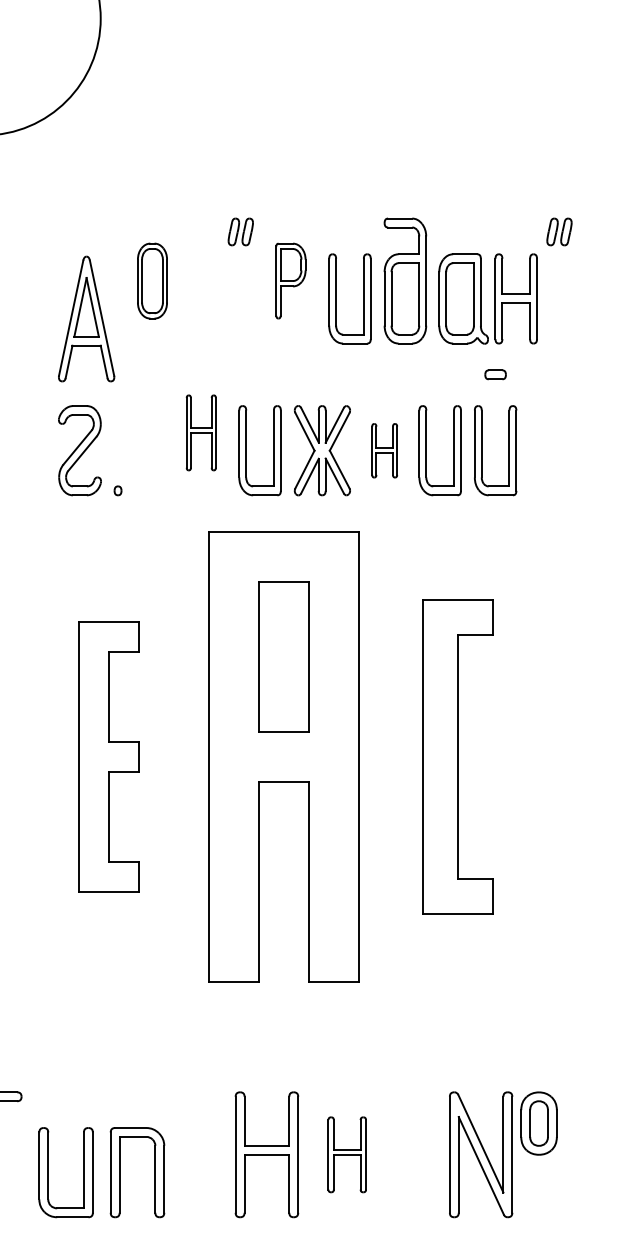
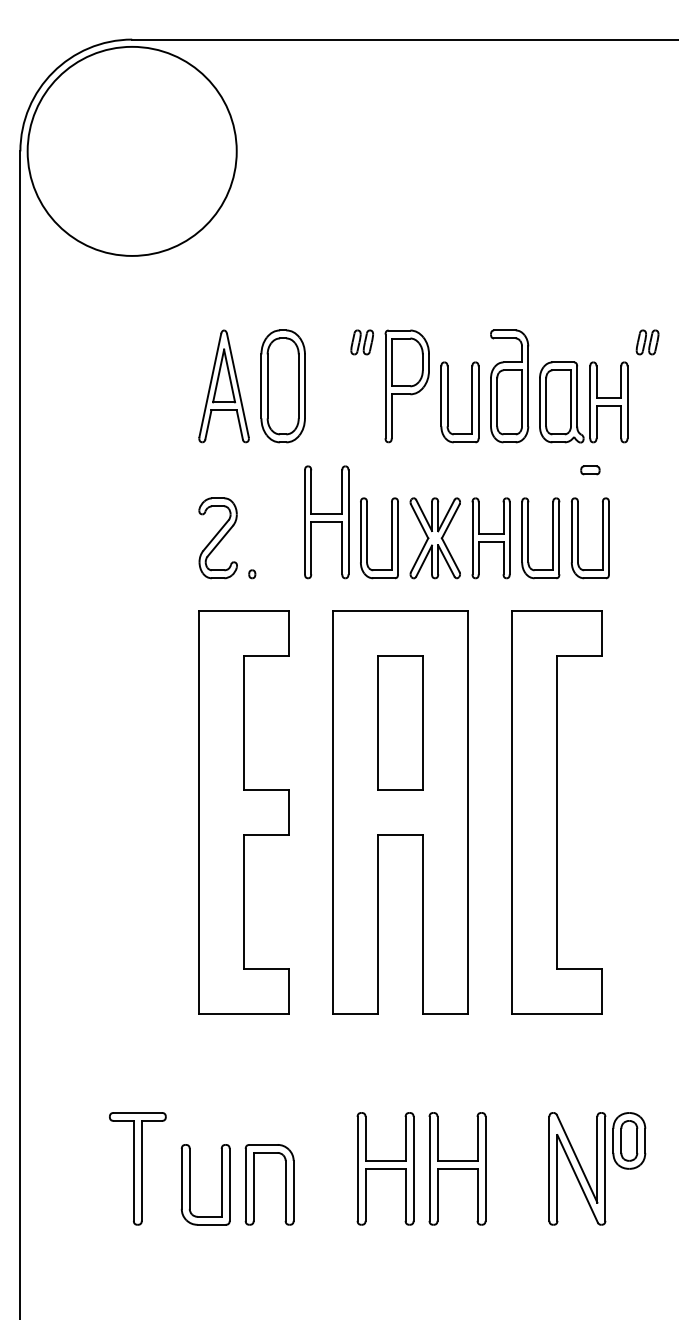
part: (151, 281) -> (282, 386), size x1.67
part: (290, 281) -> (406, 386), size x1.67
part: (85, 319) -> (223, 386), moved
part: (200, 433) -> (326, 522), size x1.67
part: (384, 450) -> (490, 538), size x1.67
part: (108, 756) -> (243, 812), size x1.67
part: (457, 756) -> (556, 812), size x1.43
part: (347, 1154) -> (457, 1168), size x1.67

